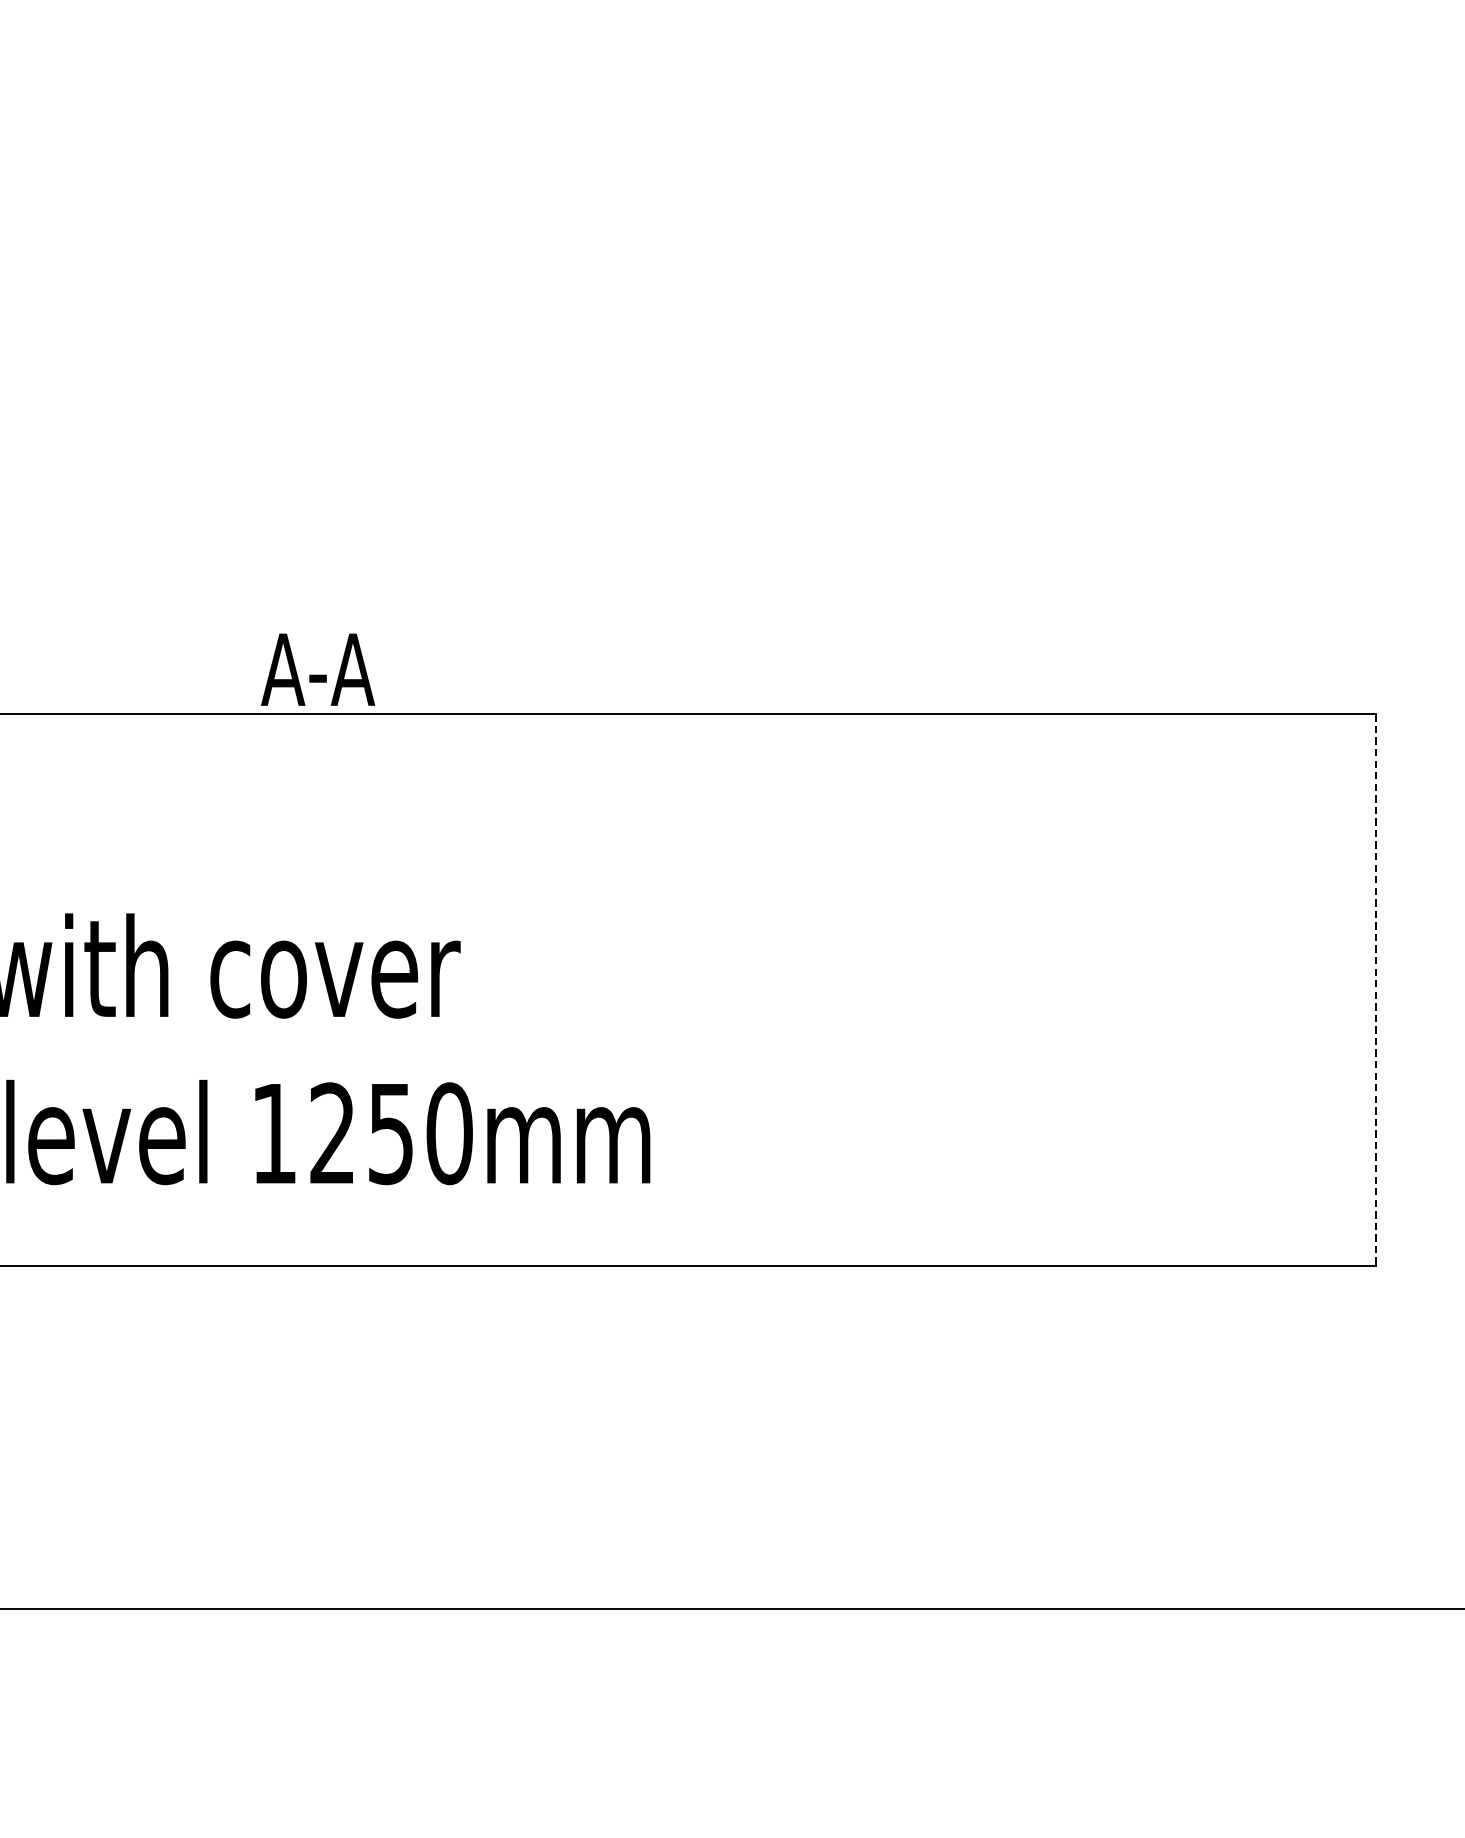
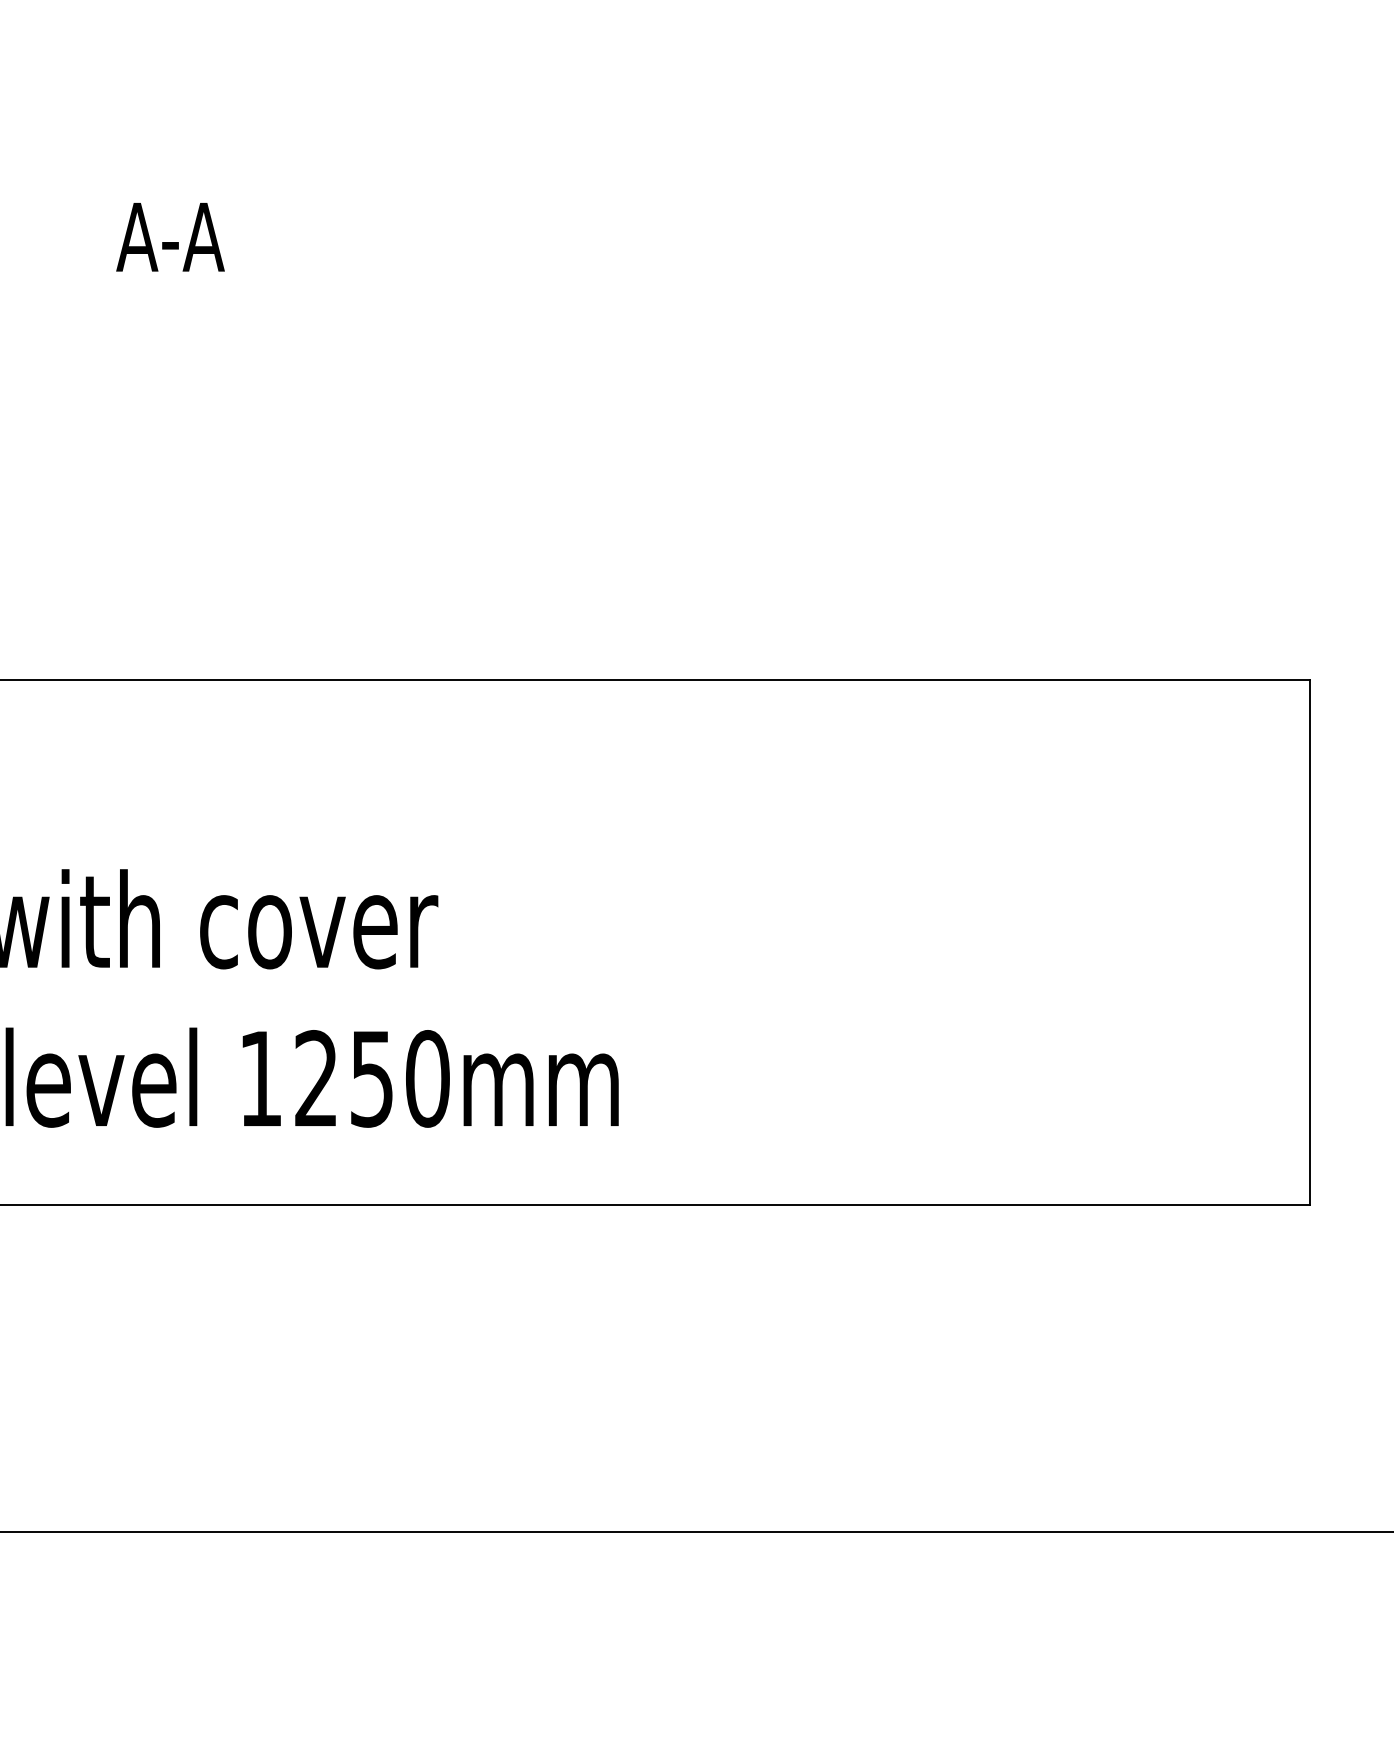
text: (318, 670) -> (170, 237), moved
line: (1375, 990) -> (1309, 942), dashed -> solid

